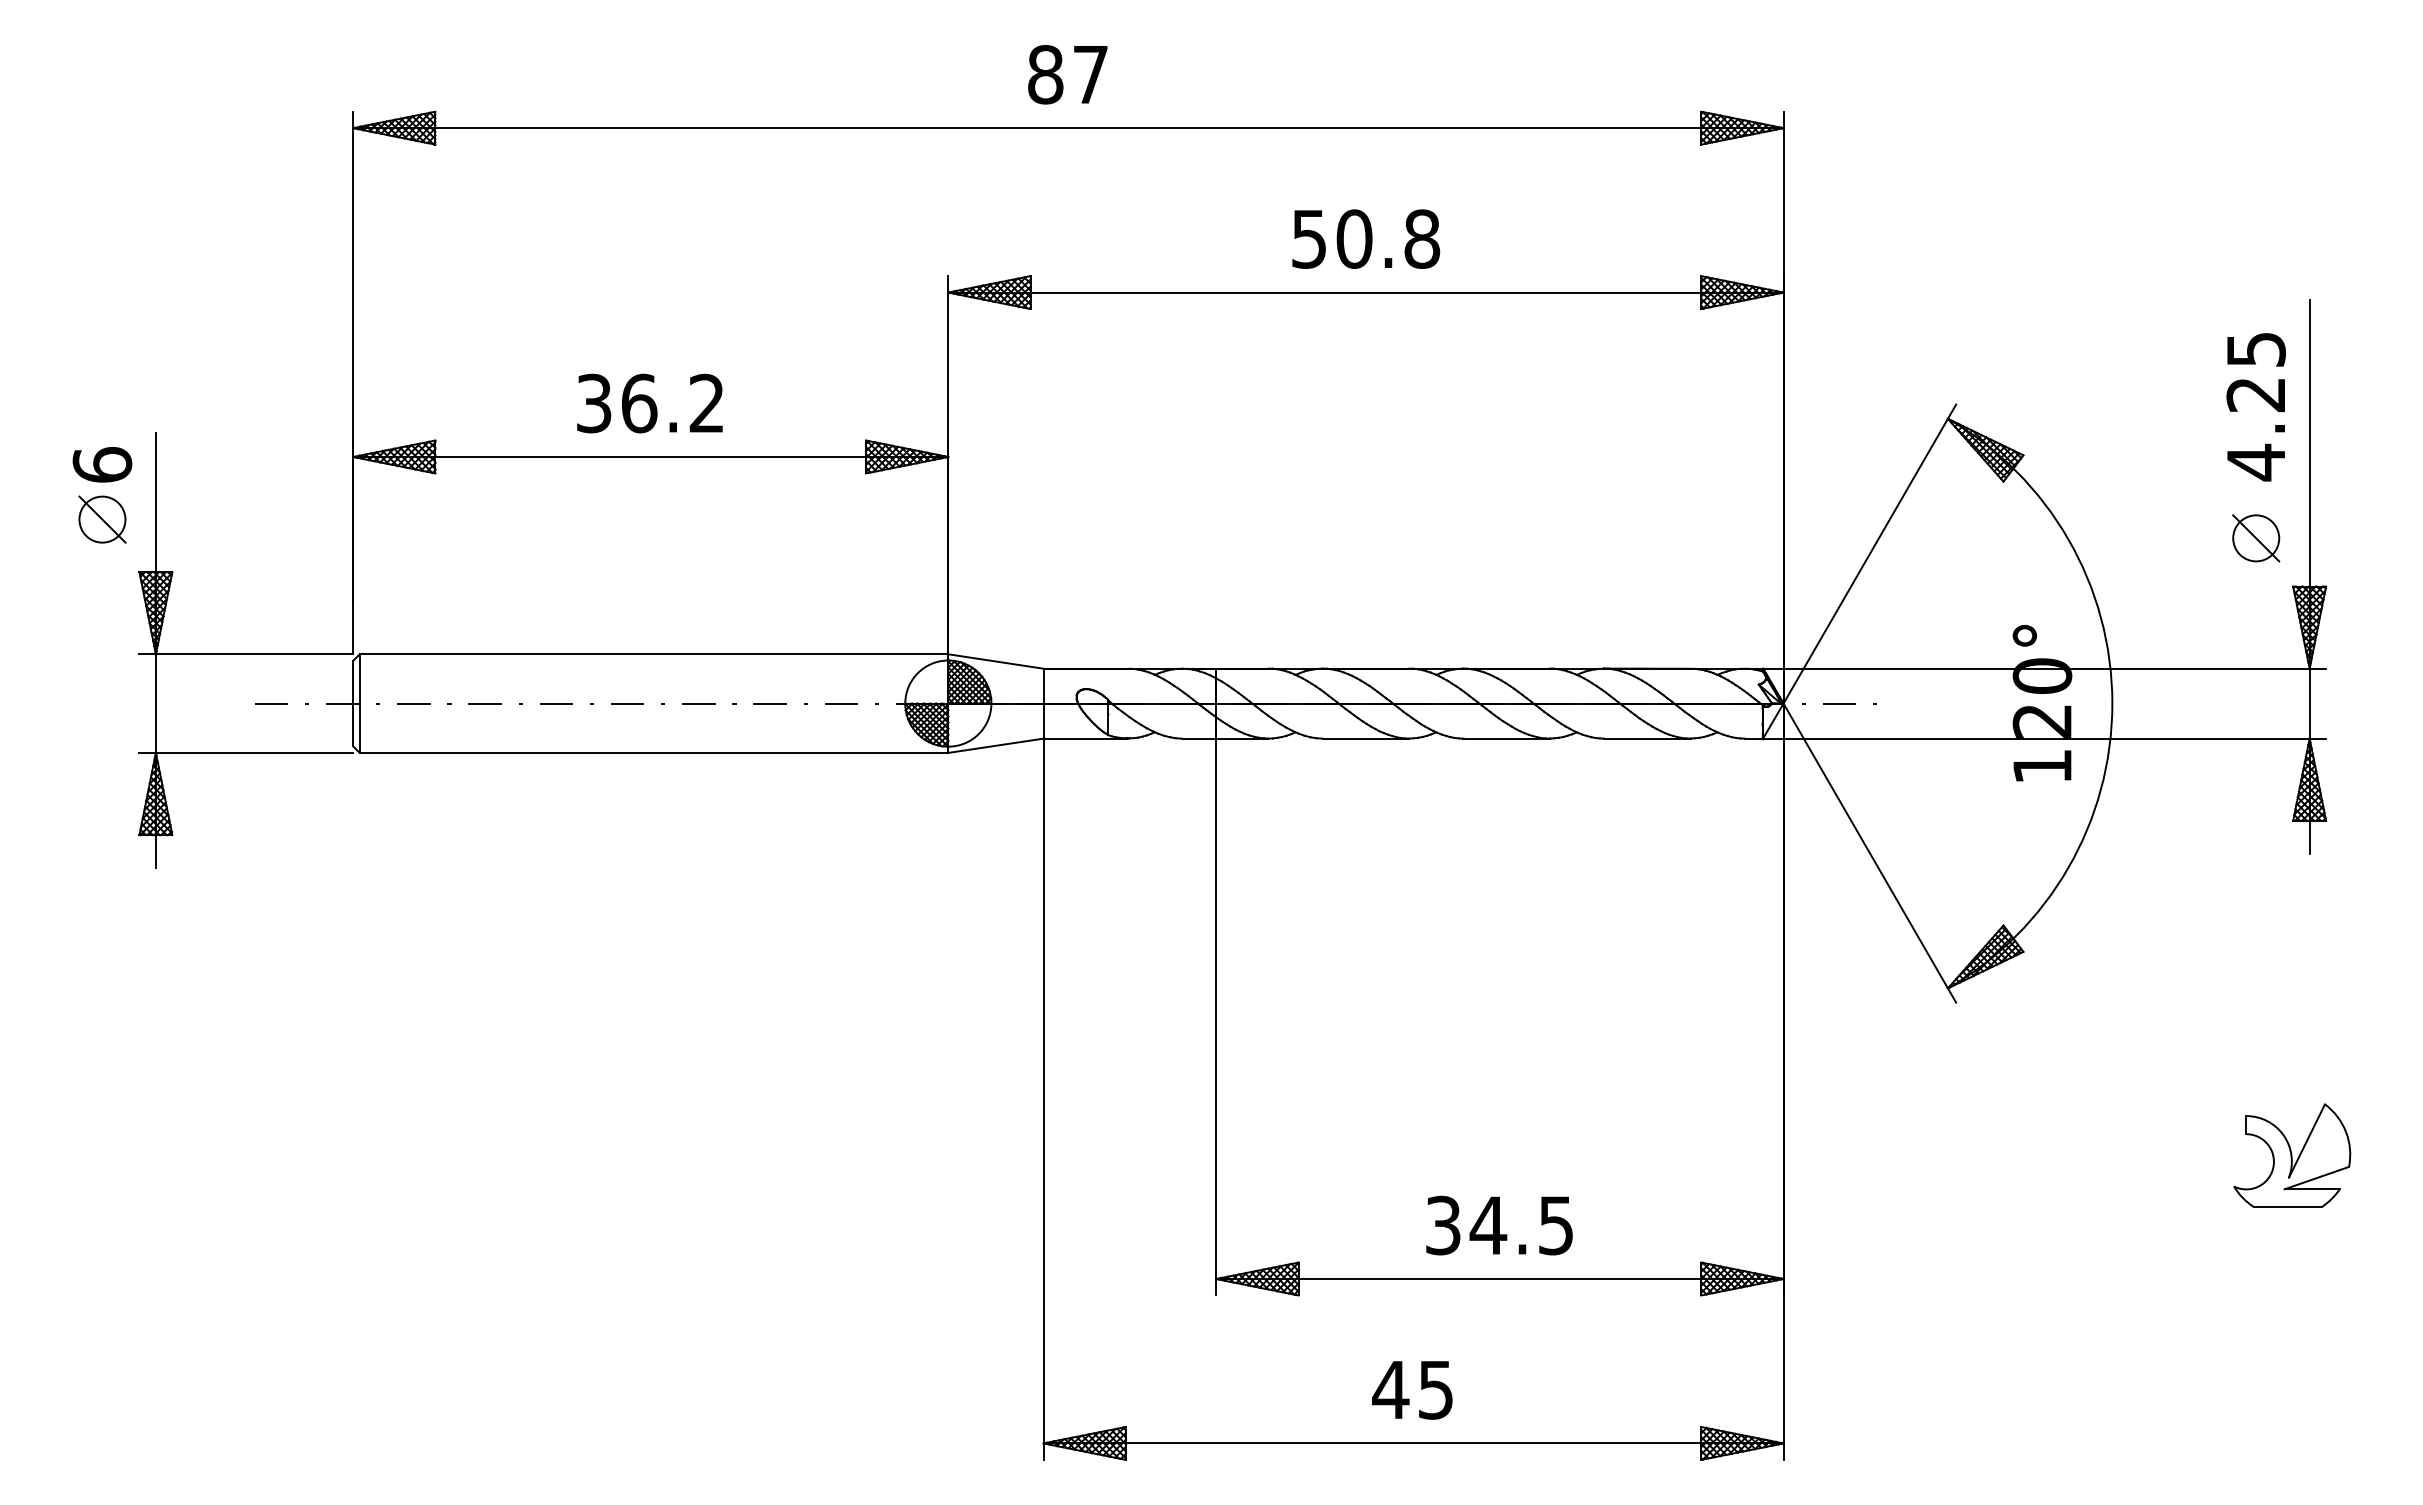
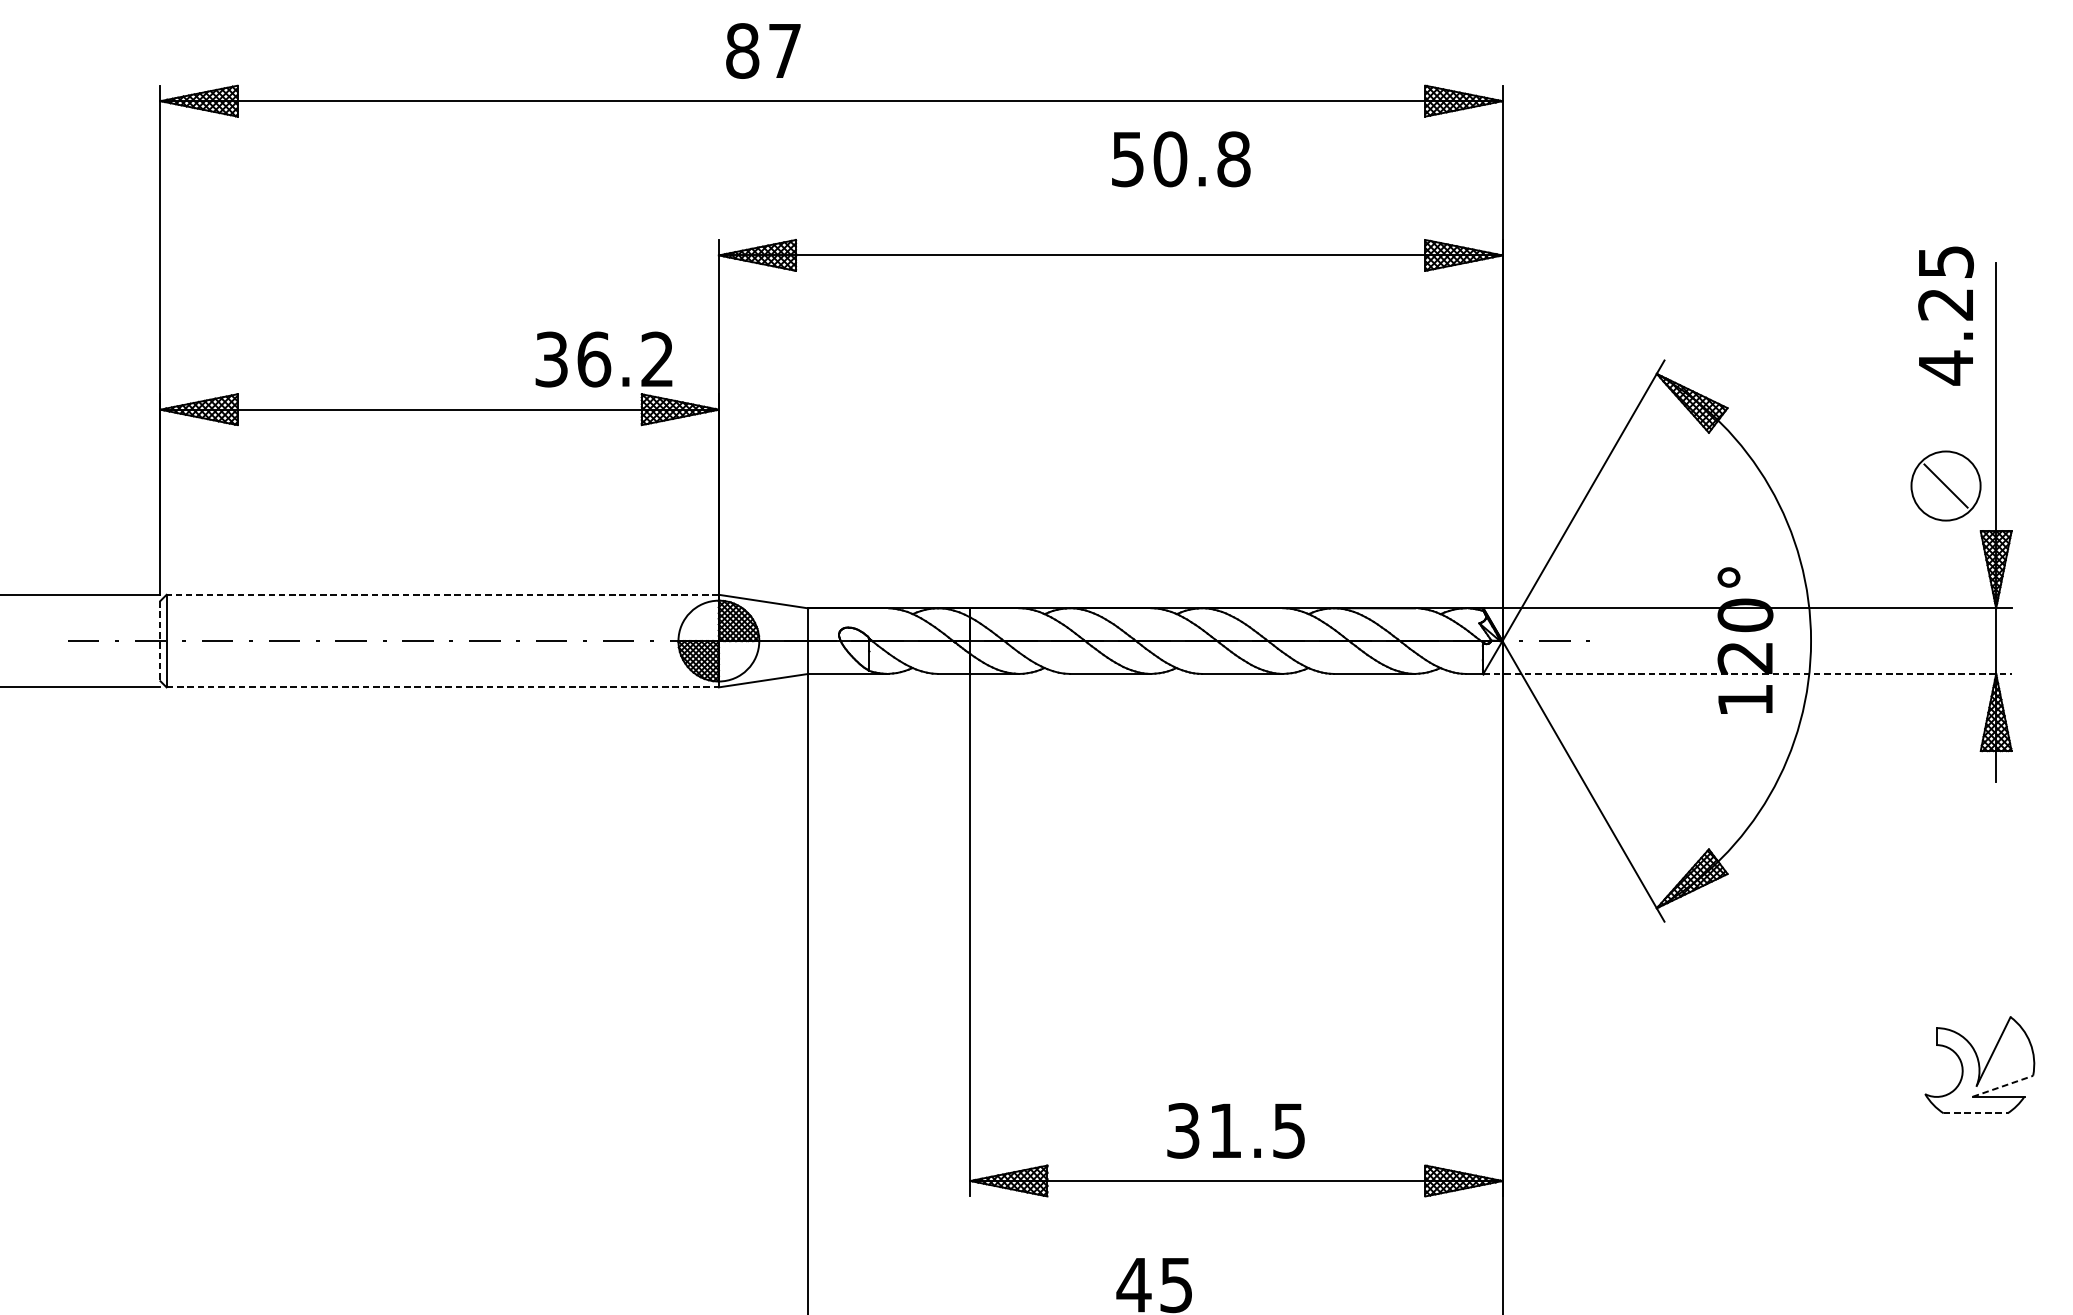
text: (1067, 74) -> (763, 50), moved
text: (1366, 238) -> (1181, 158), moved
text: (649, 403) -> (603, 359), moved
text: (2255, 407) -> (1945, 316), moved
circle: (2256, 538) -> (1946, 486), size x1.6
line: (653, 654) -> (442, 595), solid -> dashed
line: (353, 703) -> (160, 640), solid -> dashed
line: (2045, 738) -> (1748, 673), solid -> dashed
line: (654, 752) -> (443, 686), solid -> dashed
line: (2317, 1177) -> (2003, 1085), solid -> dashed
line: (2288, 1207) -> (1976, 1113), solid -> dashed
text: (1488, 1225) -> (1225, 1130), 34.5 -> 31.5

